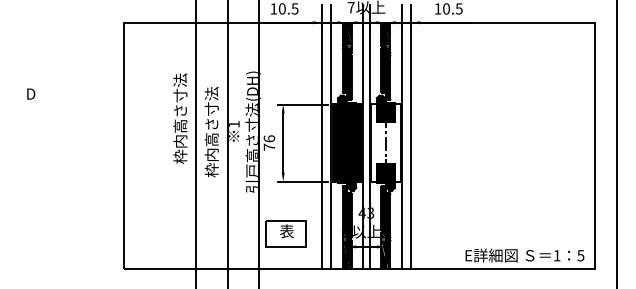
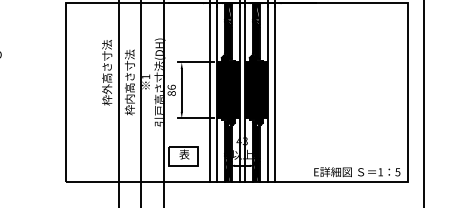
text: (180, 141) -> (107, 89), 枠内高さ寸法 -> 枠外高さ寸法
fill: (385, 142) -> (256, 90), added
text: (269, 146) -> (171, 92), 76 -> 86

